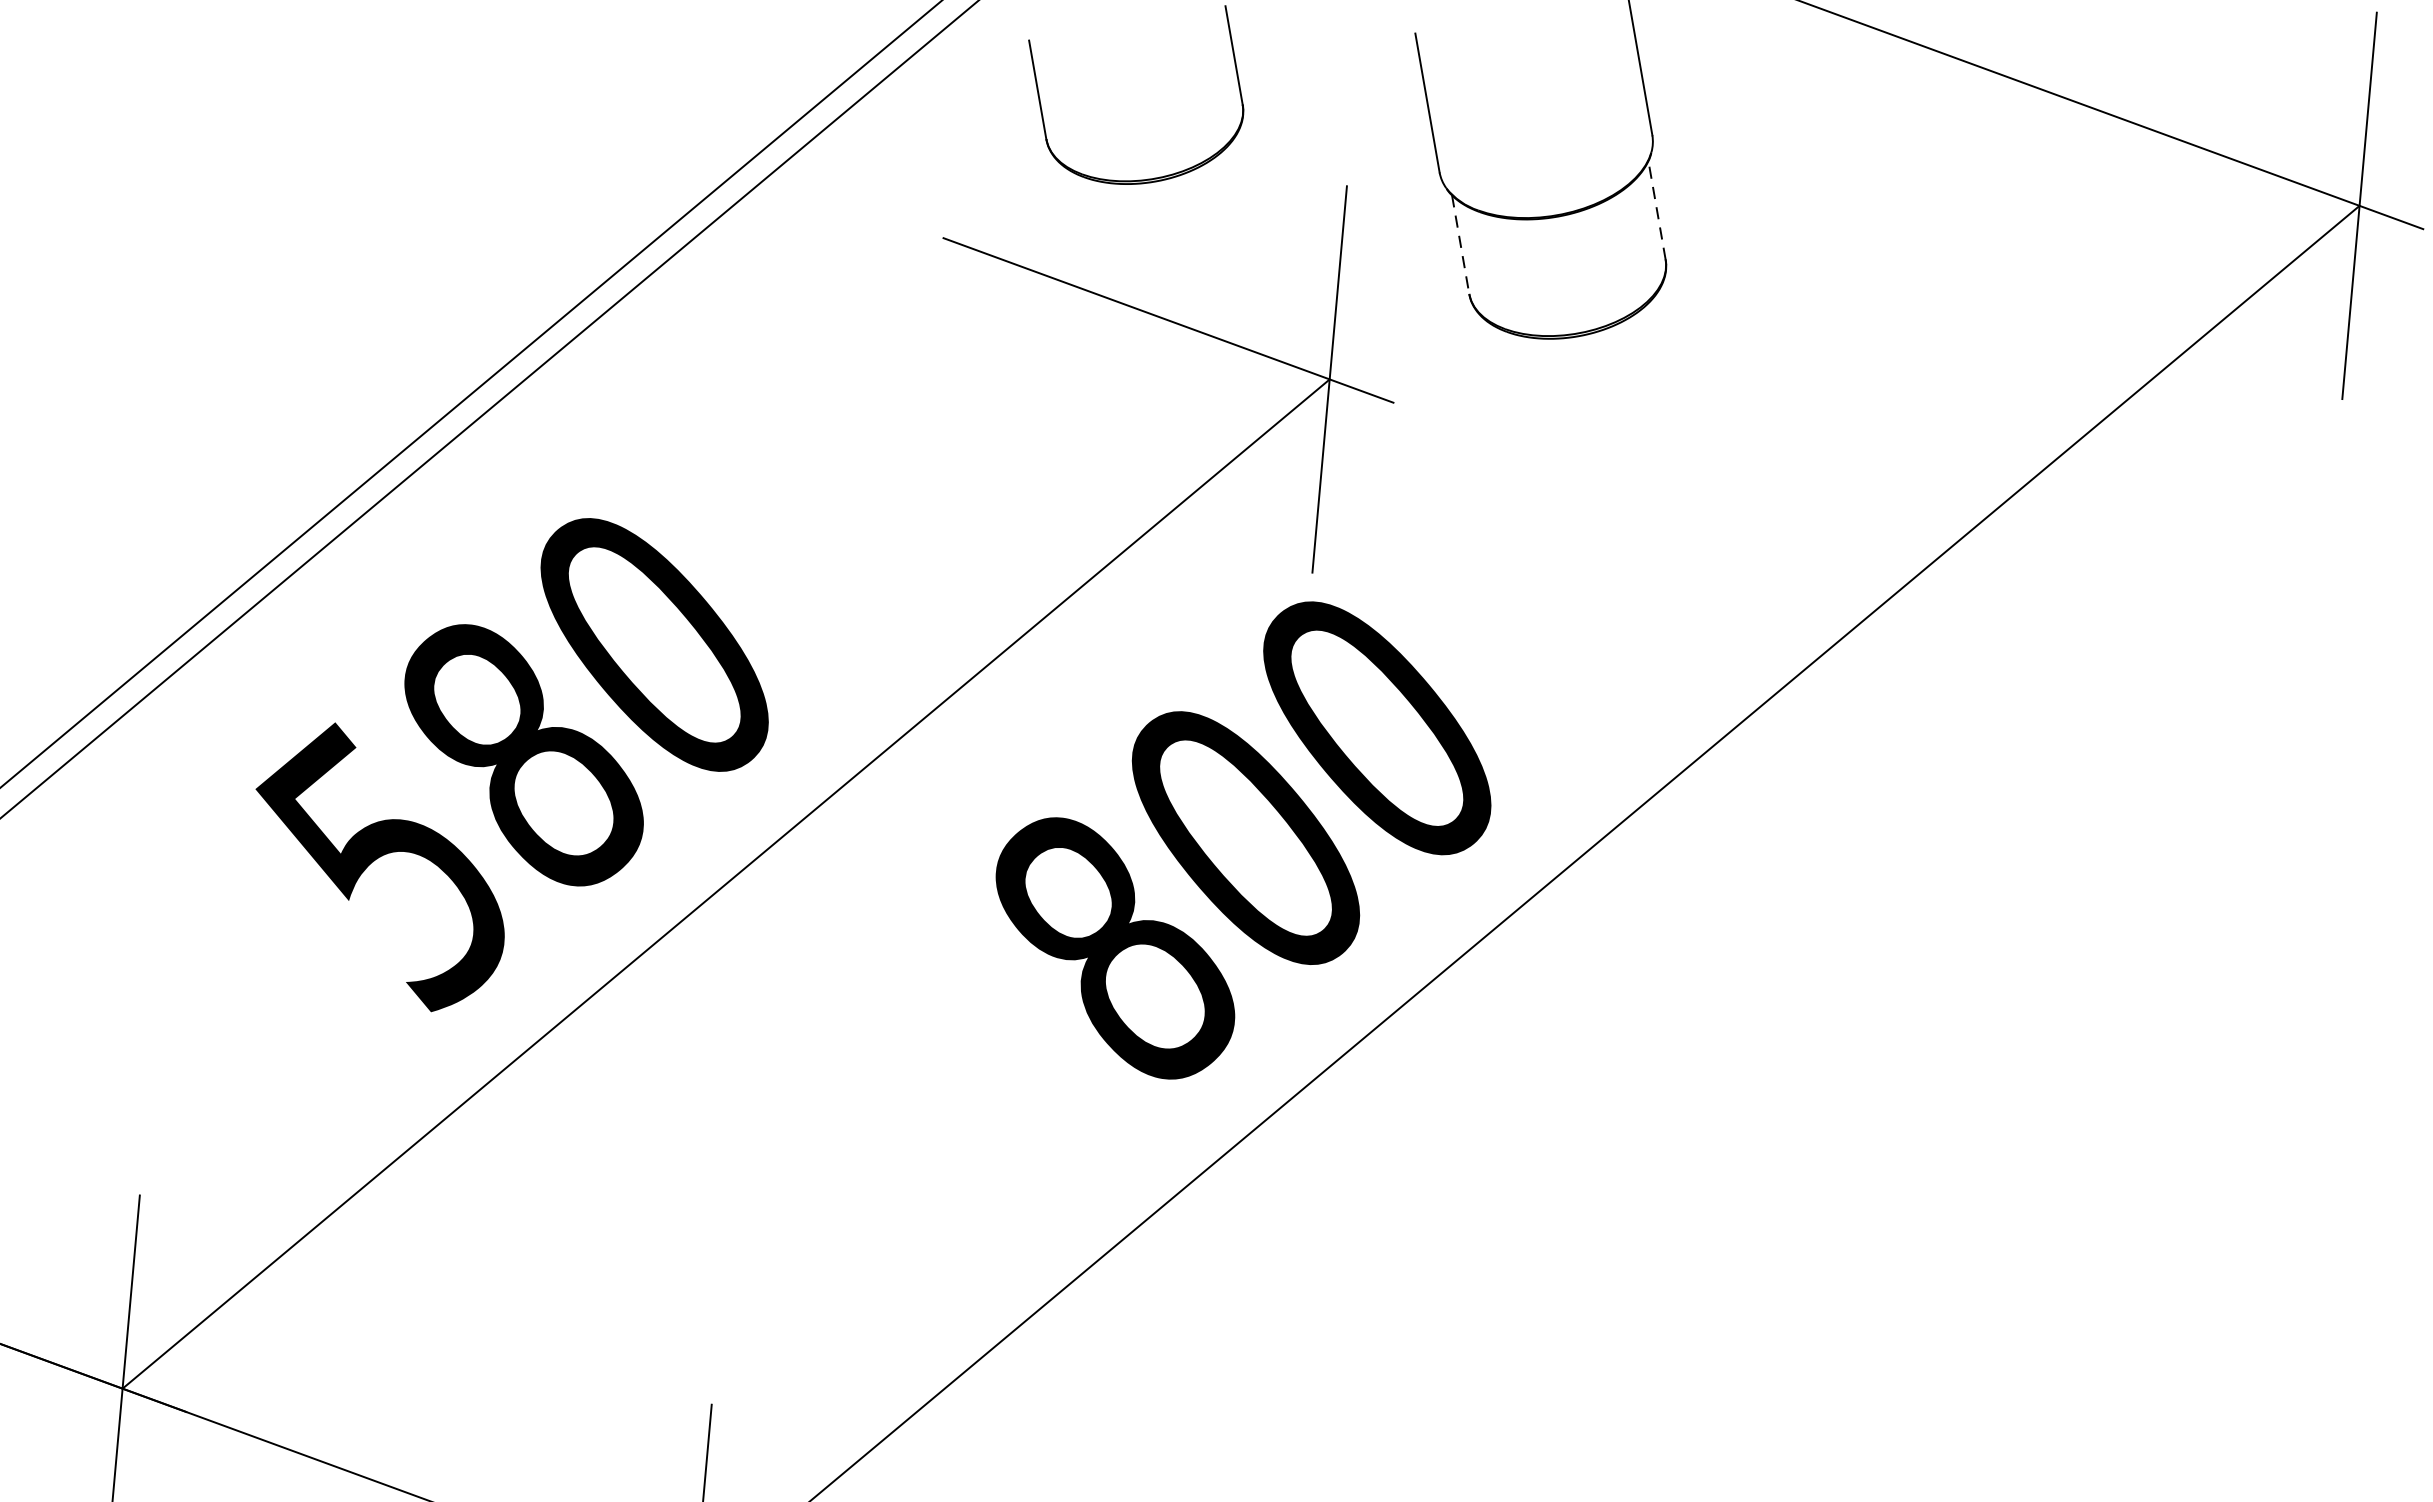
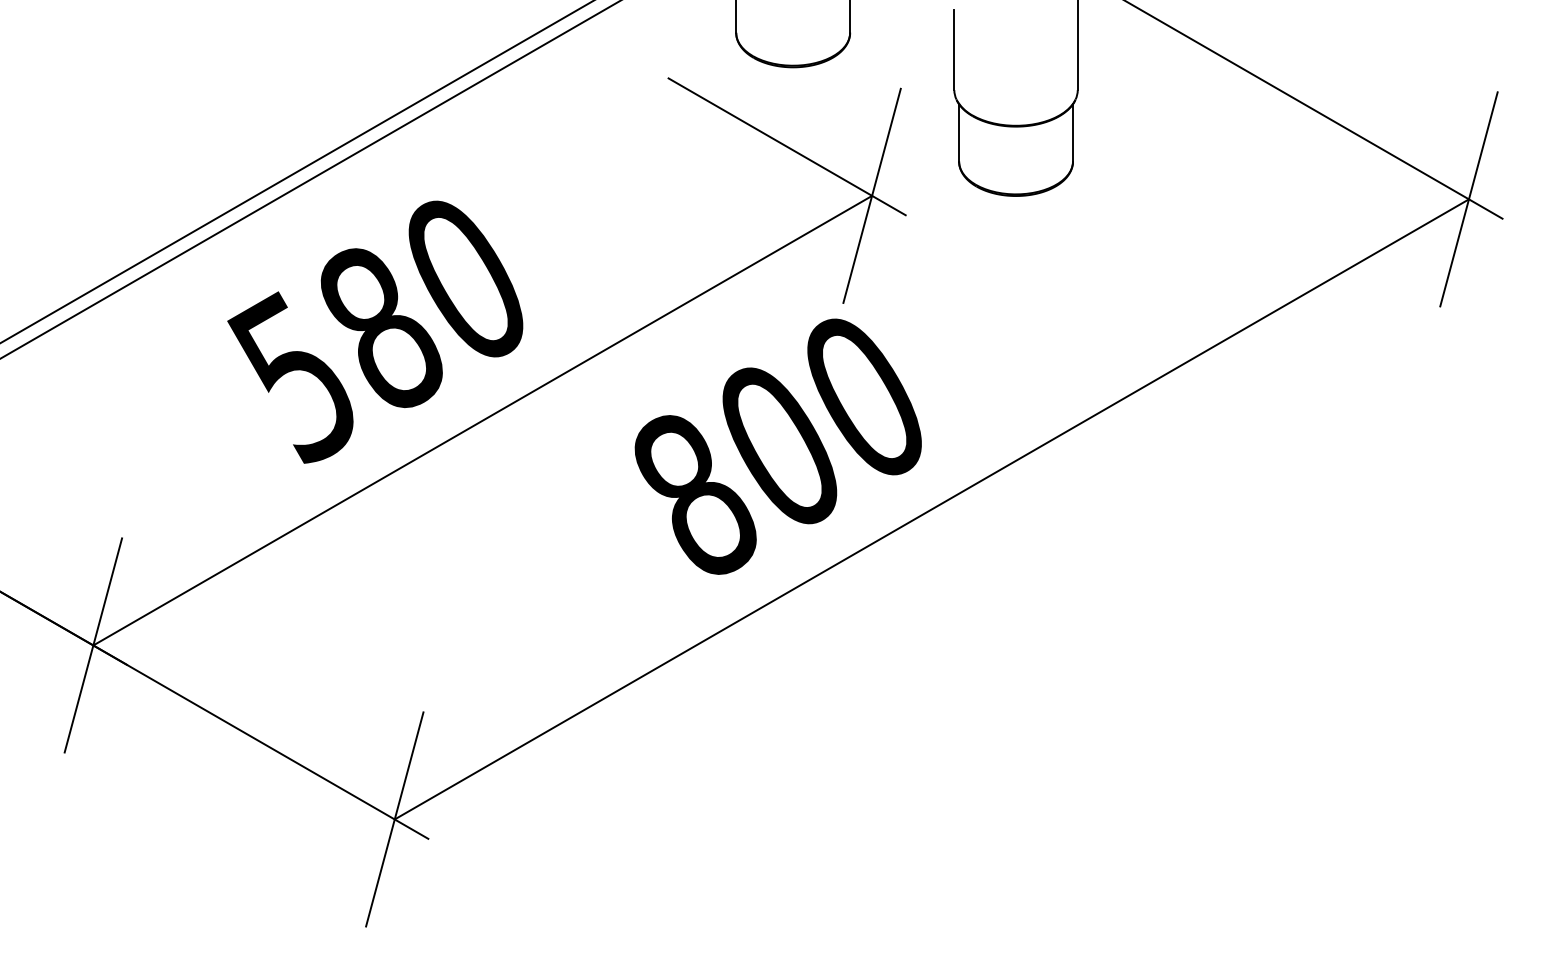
line: (1657, 209) -> (1073, 132), dashed -> solid
line: (1461, 243) -> (959, 132), dashed -> solid

